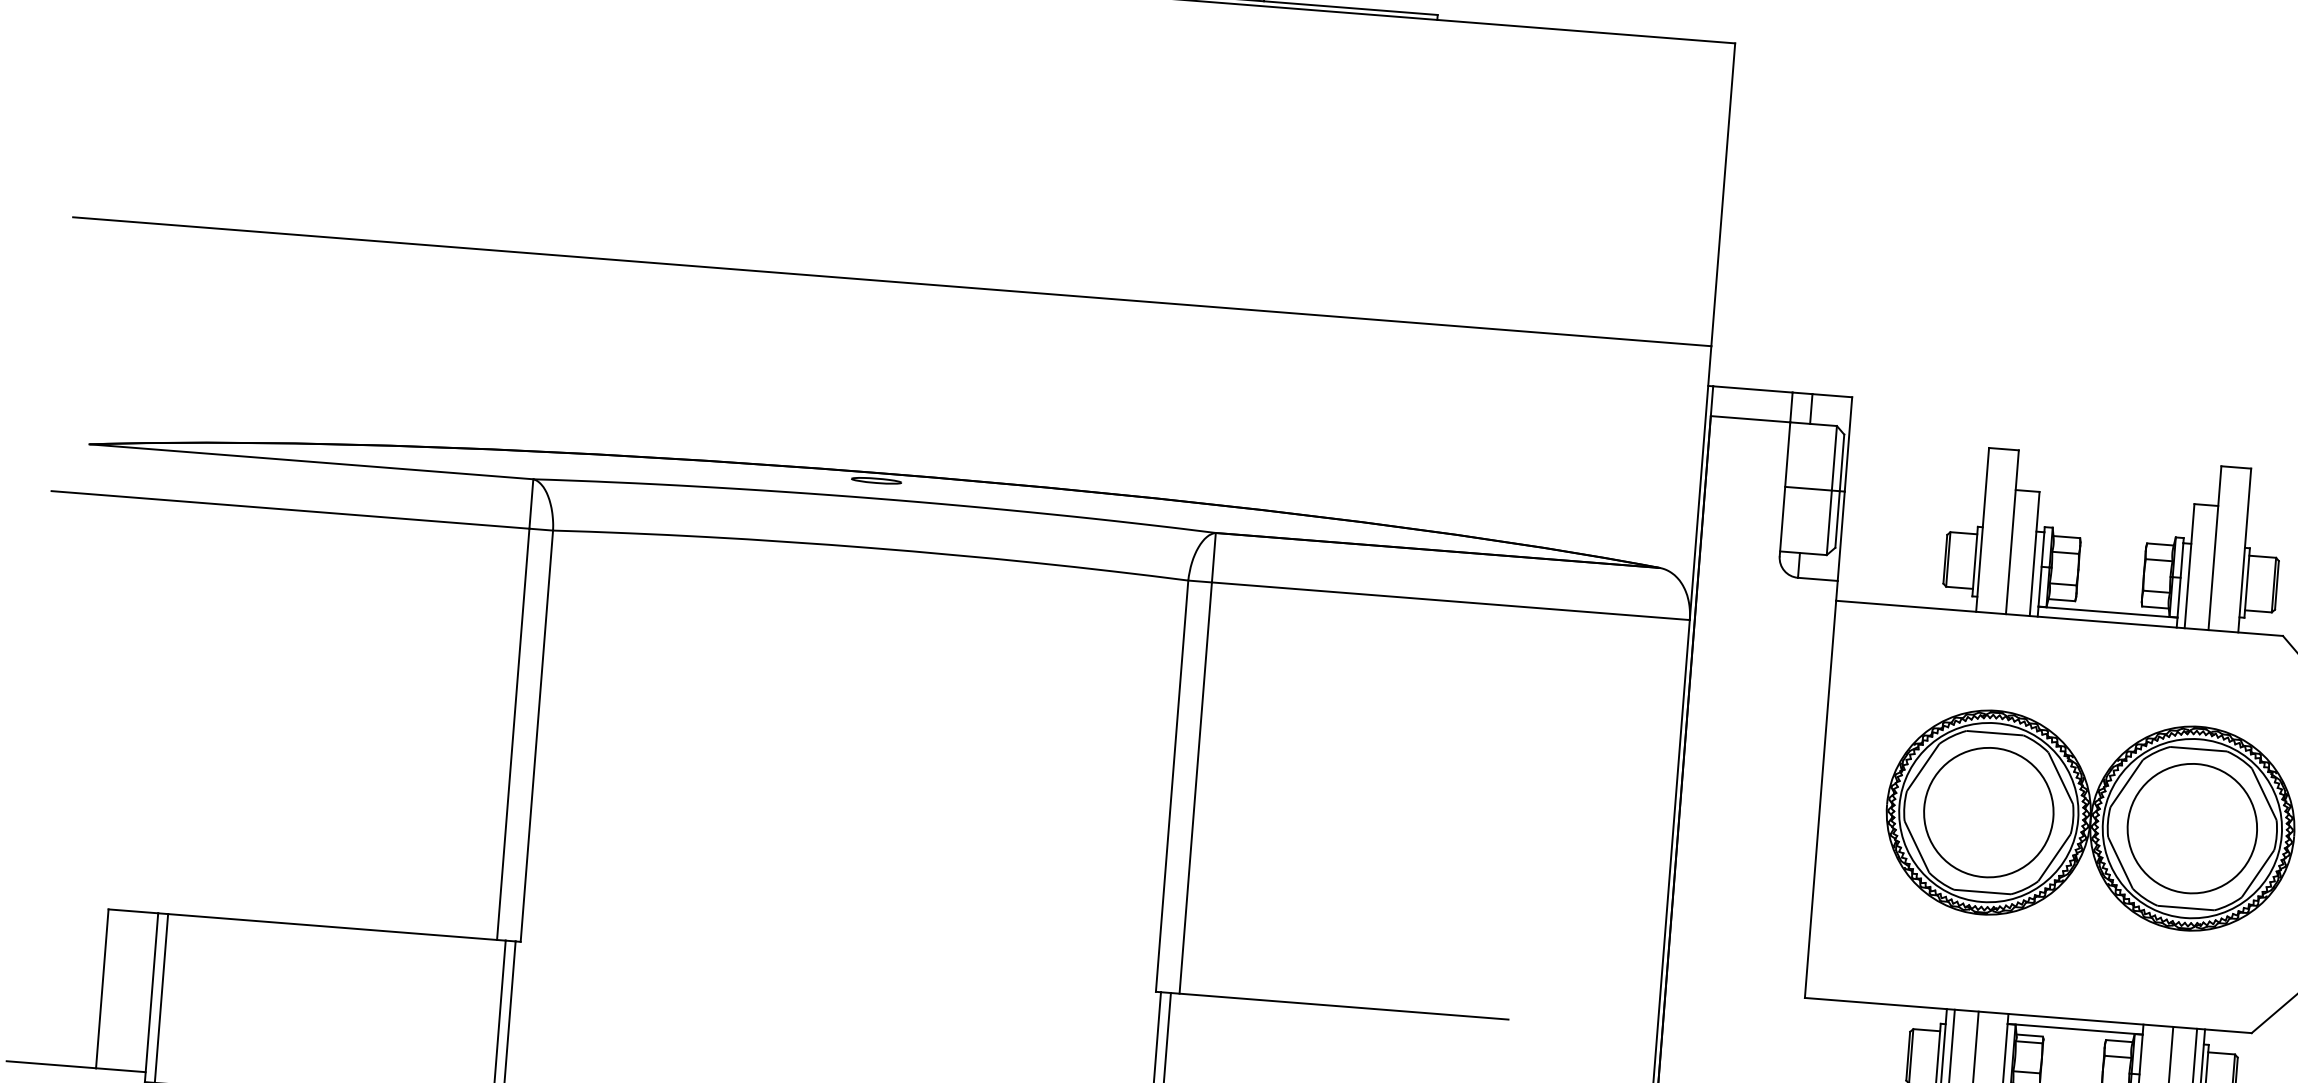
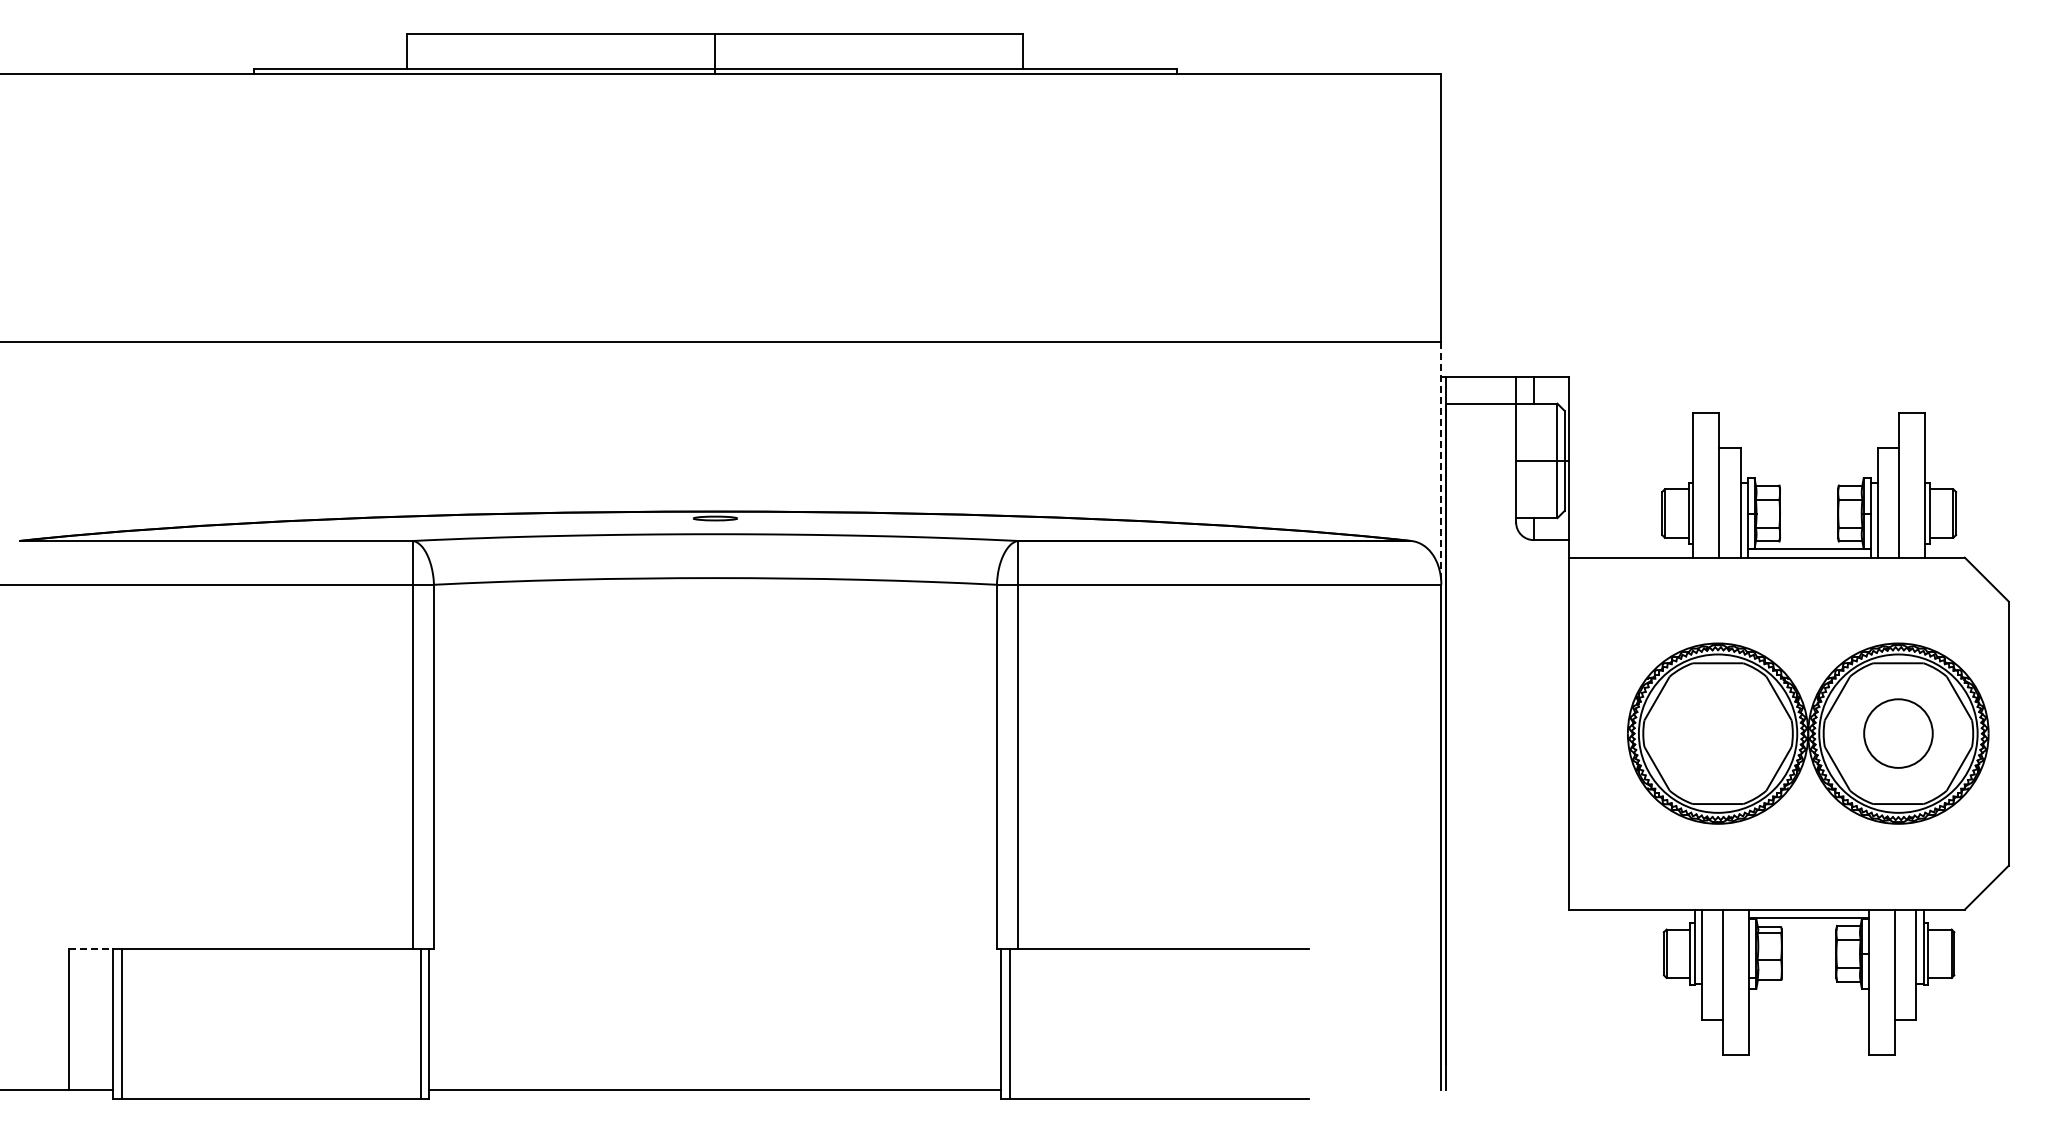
line: (1700, 483) -> (1441, 463), solid -> dashed
circle: (1989, 812) -> (1718, 733), removed
circle: (2192, 828) -> (1898, 733), size x0.6
line: (133, 911) -> (90, 949), solid -> dashed

